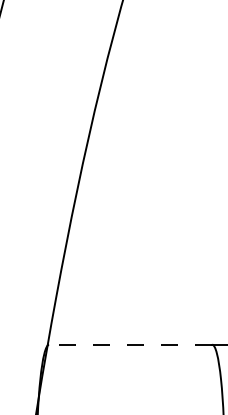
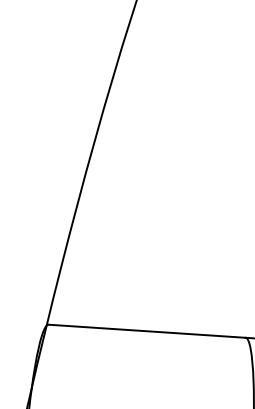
line: (130, 344) -> (146, 330), dashed -> solid

